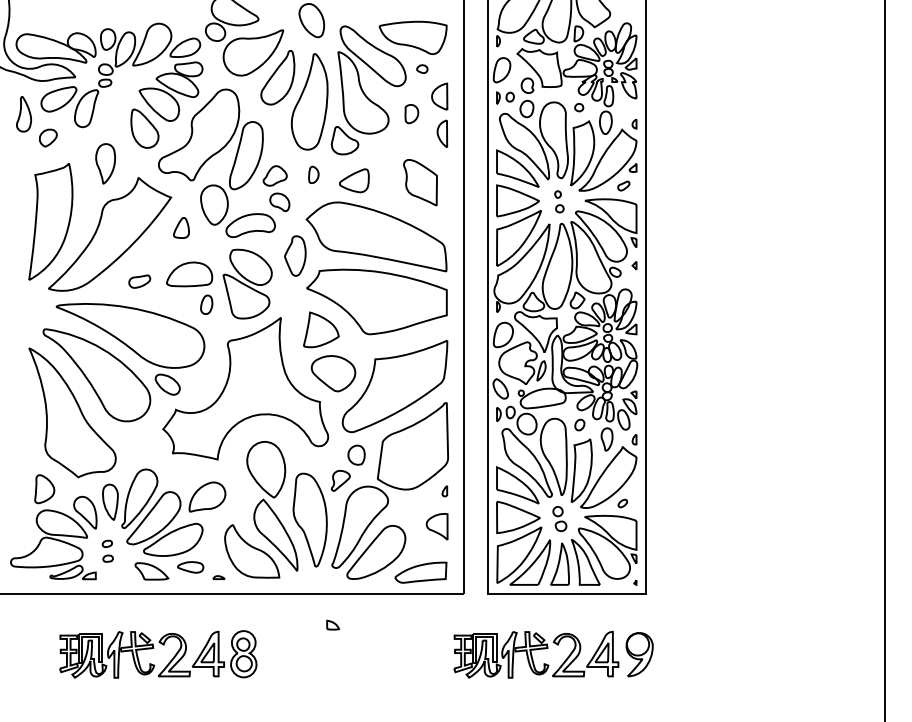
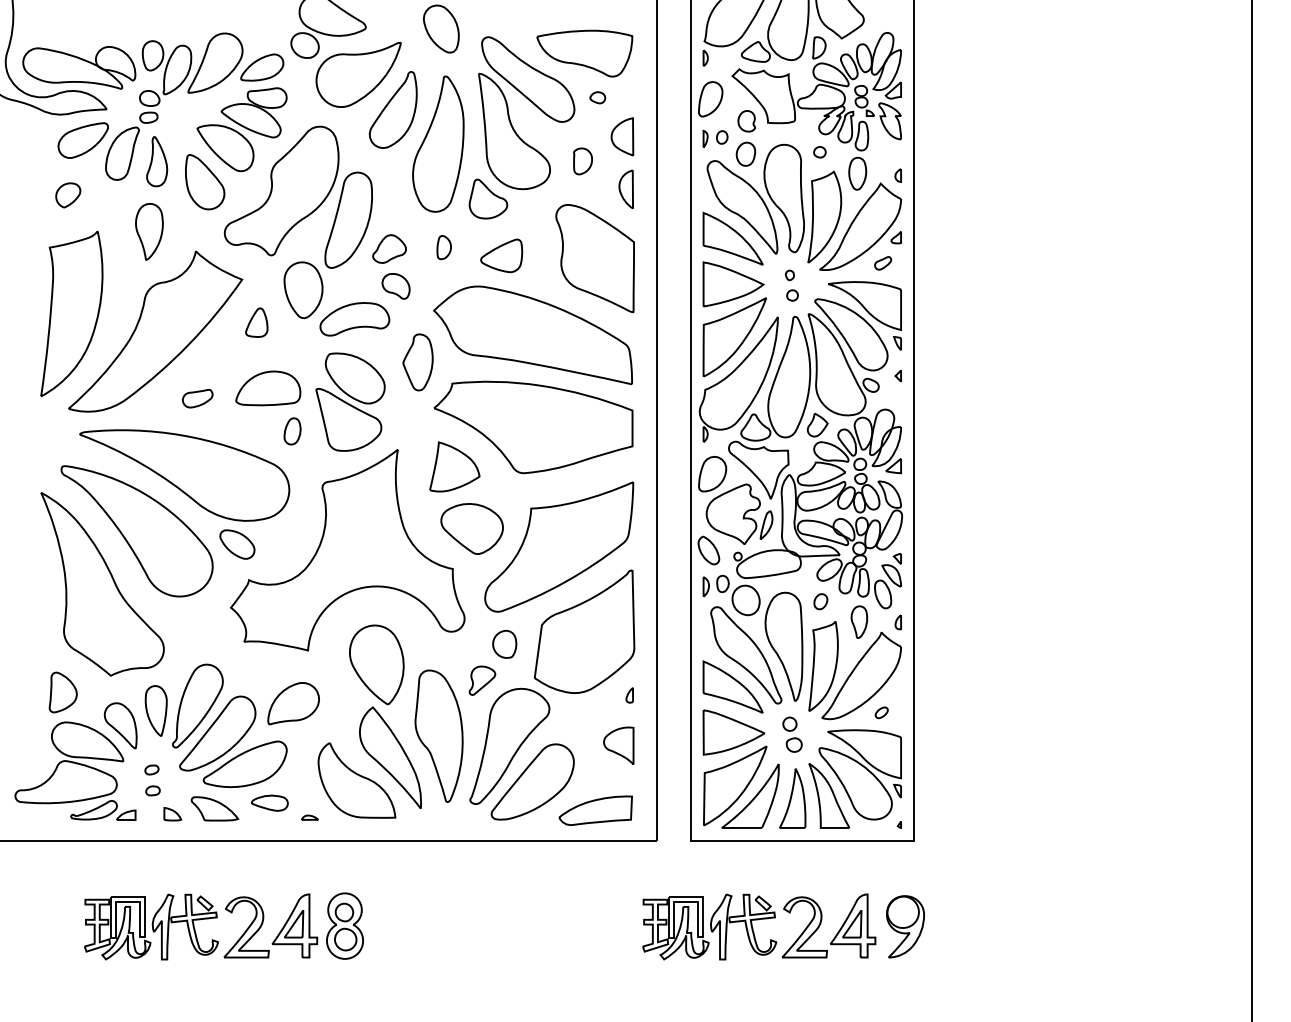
part: (24, 114) -> (157, 162), moved
part: (420, 182) -> (595, 258), size x1.67
part: (333, 624) -> (173, 813), moved

